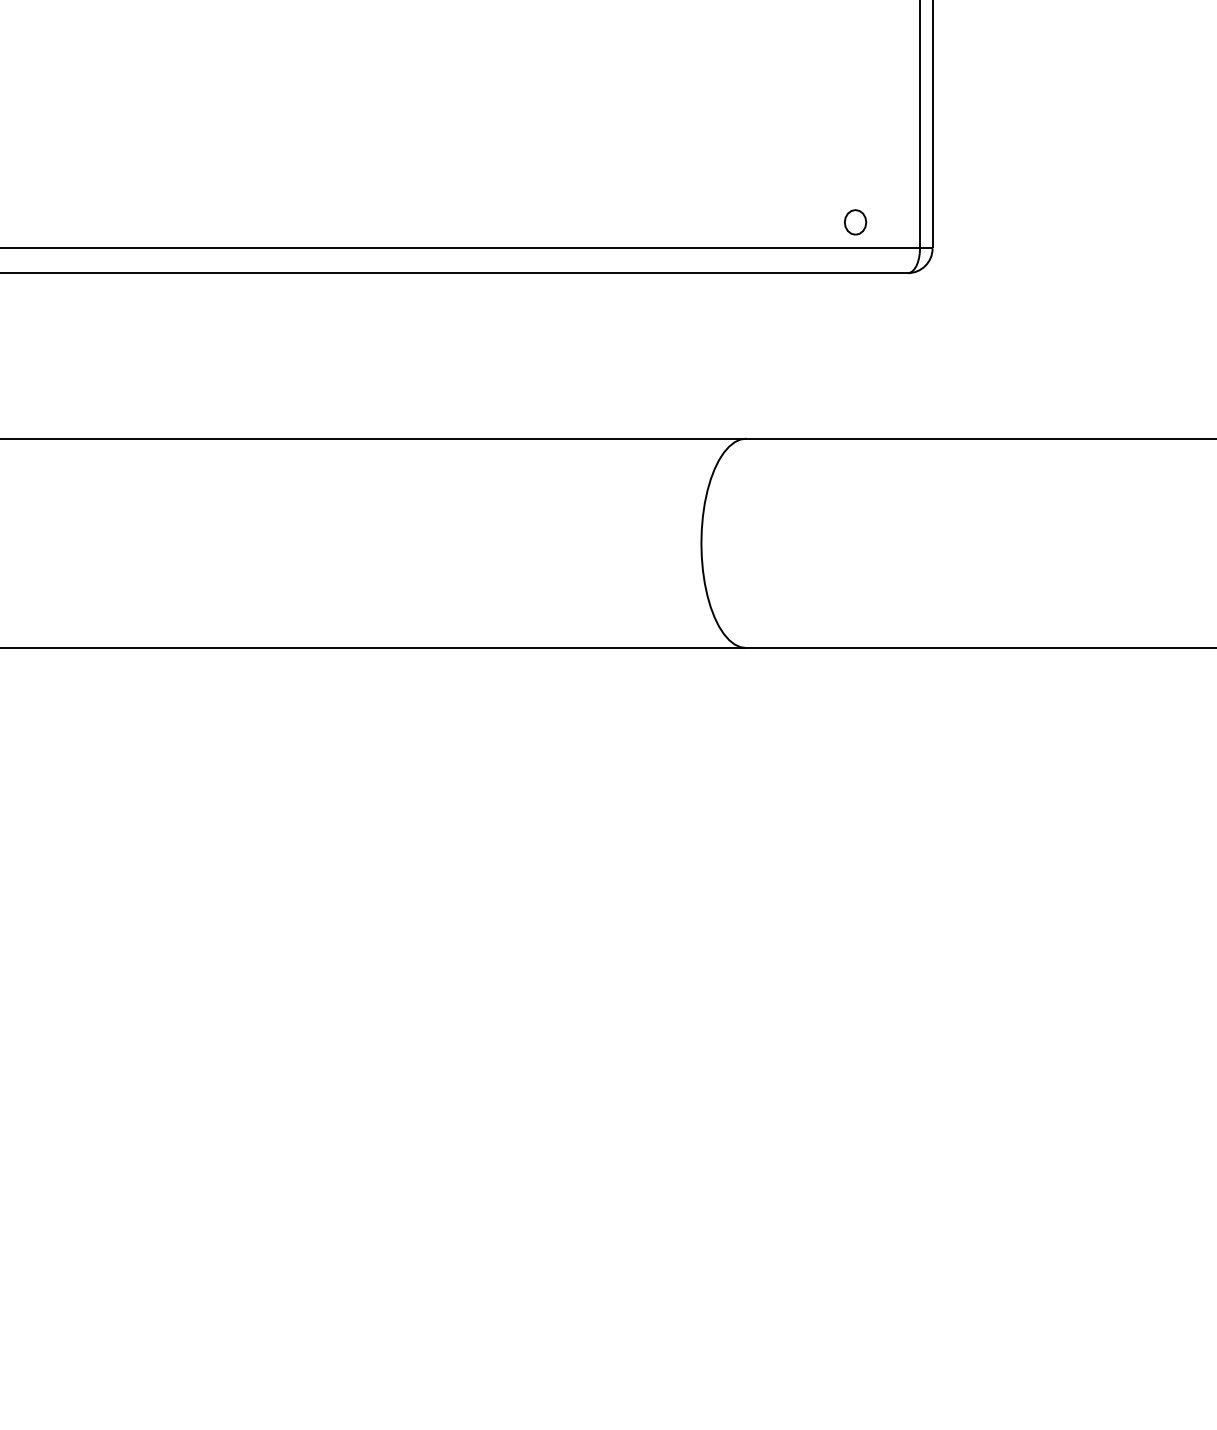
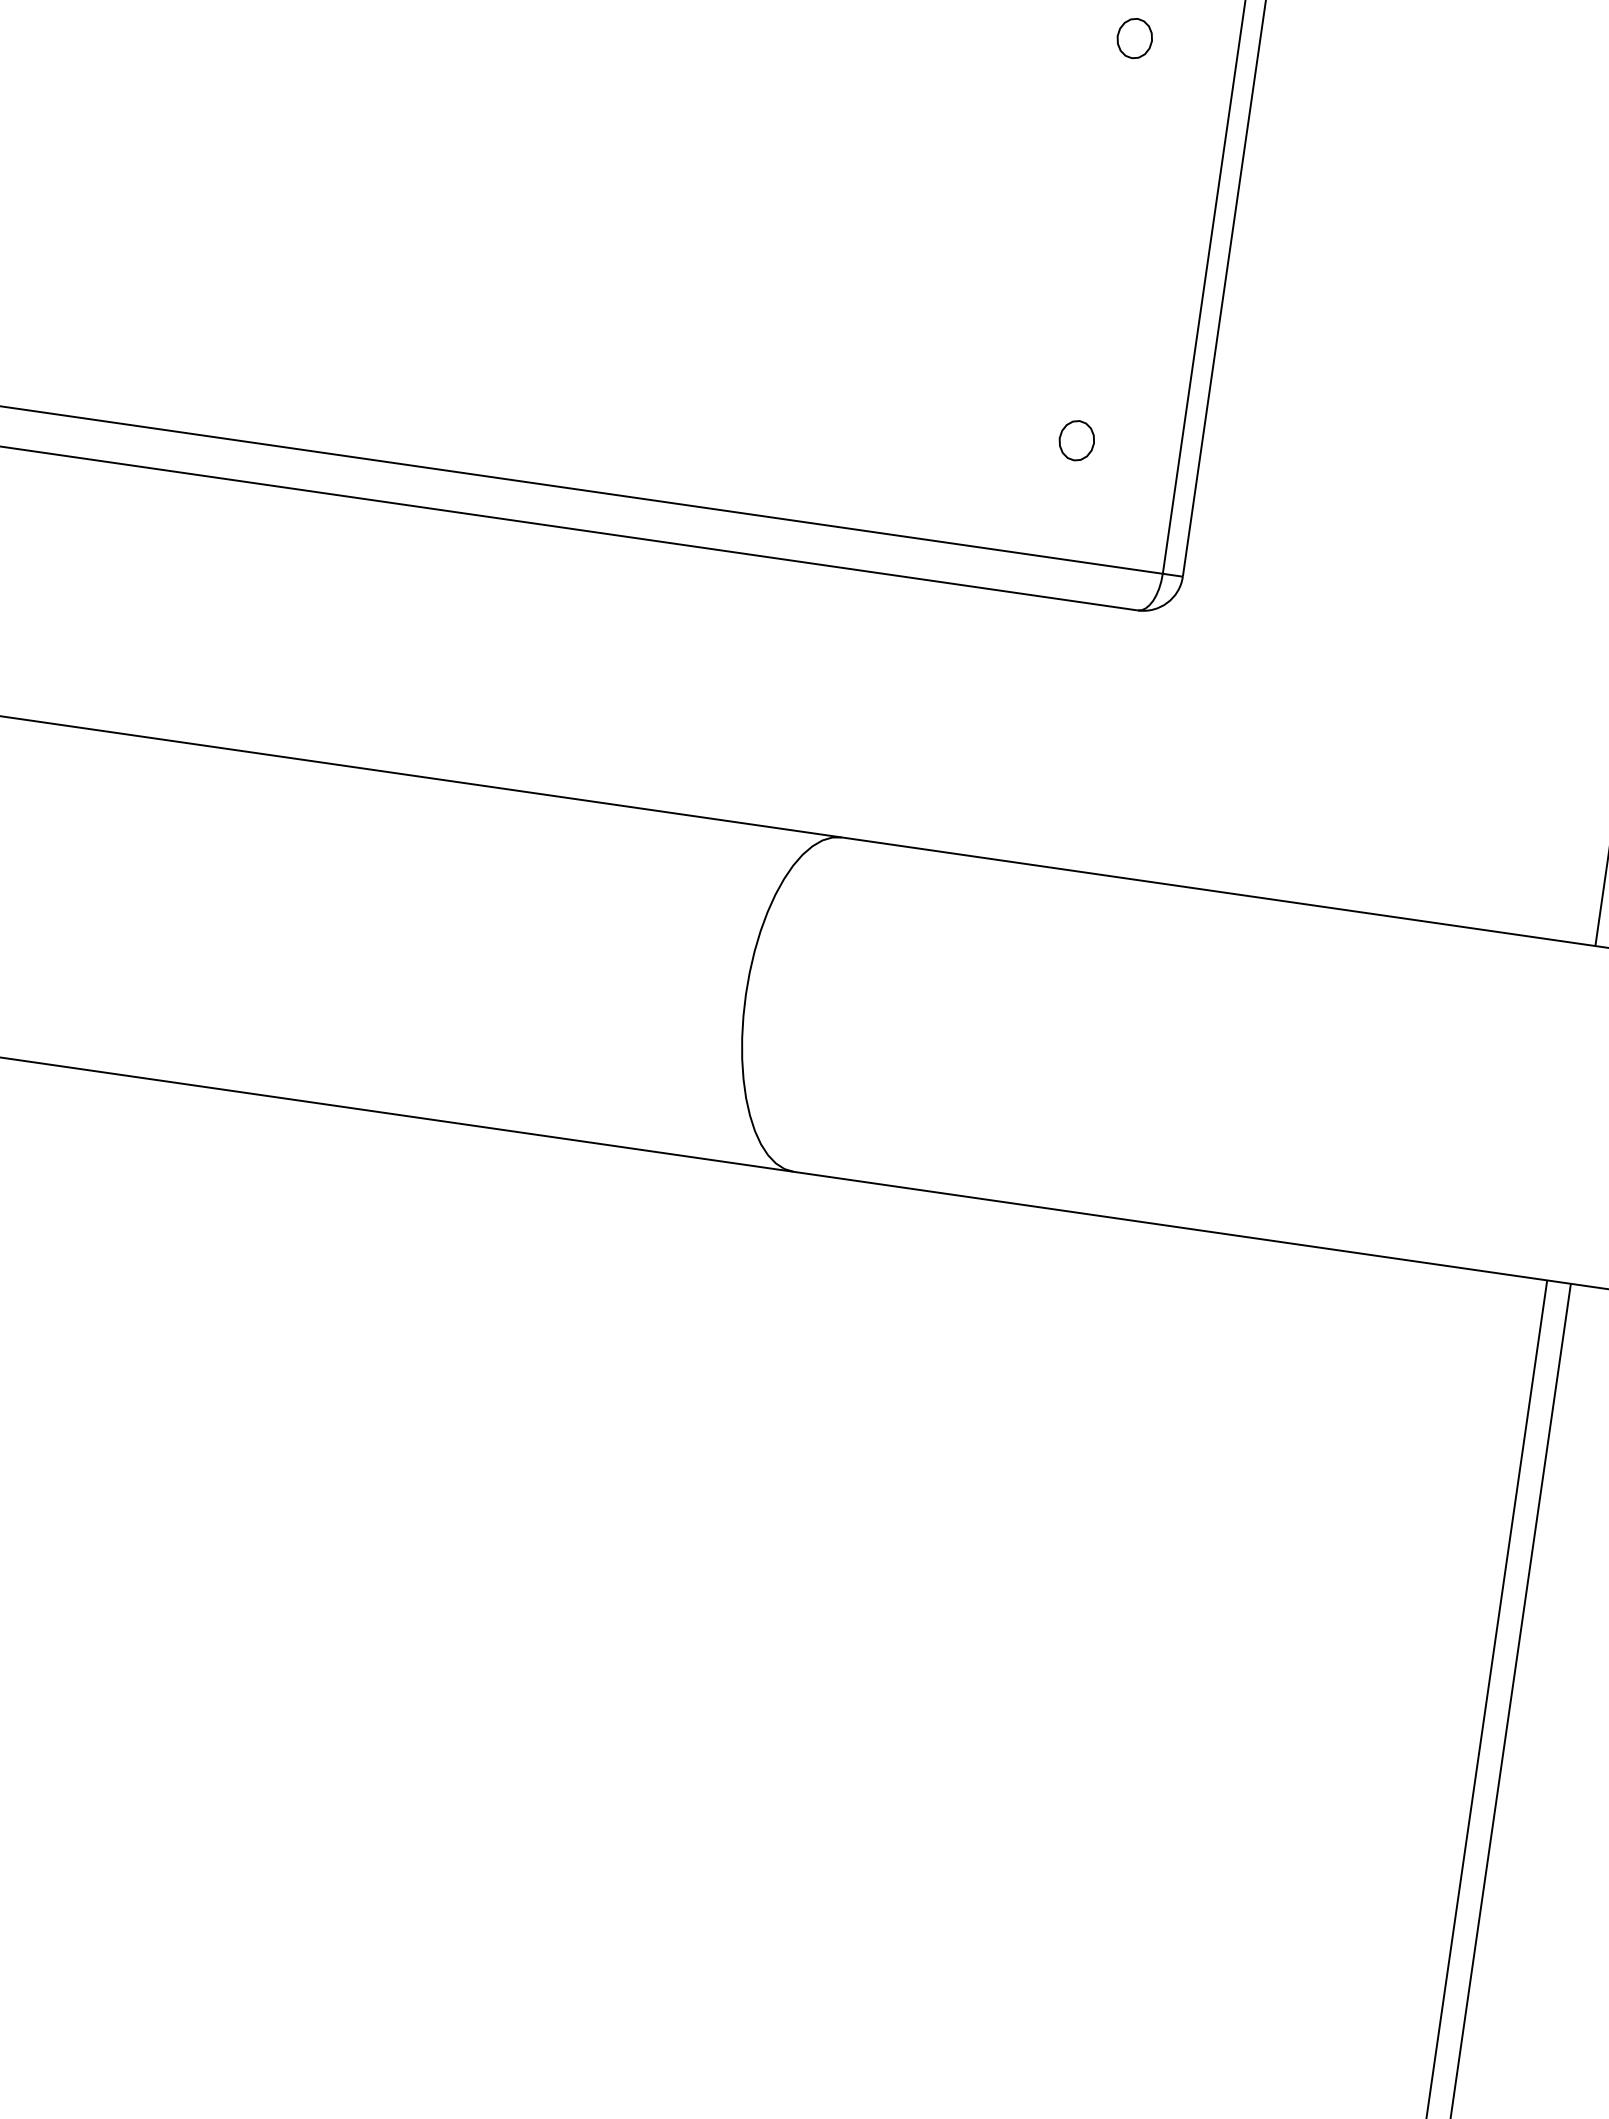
part: (855, 222) -> (1076, 440), moved

